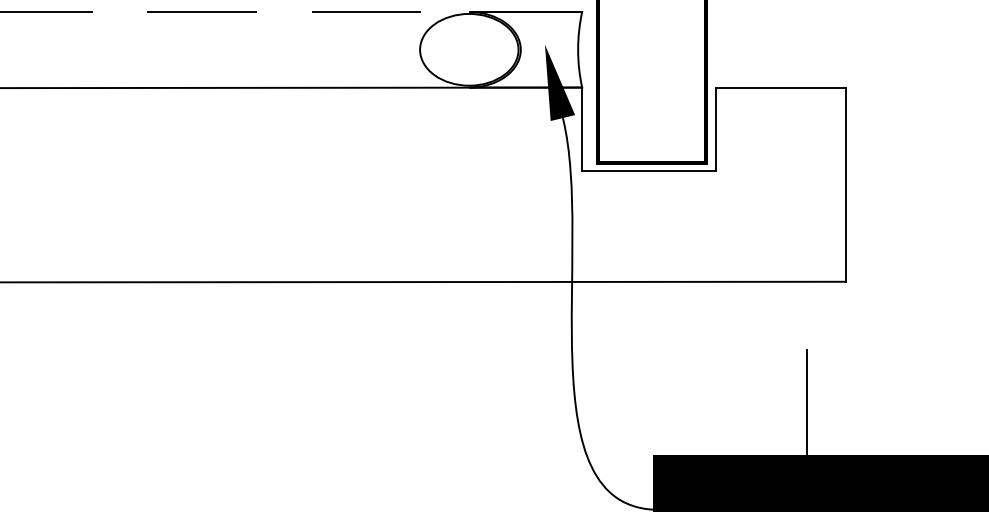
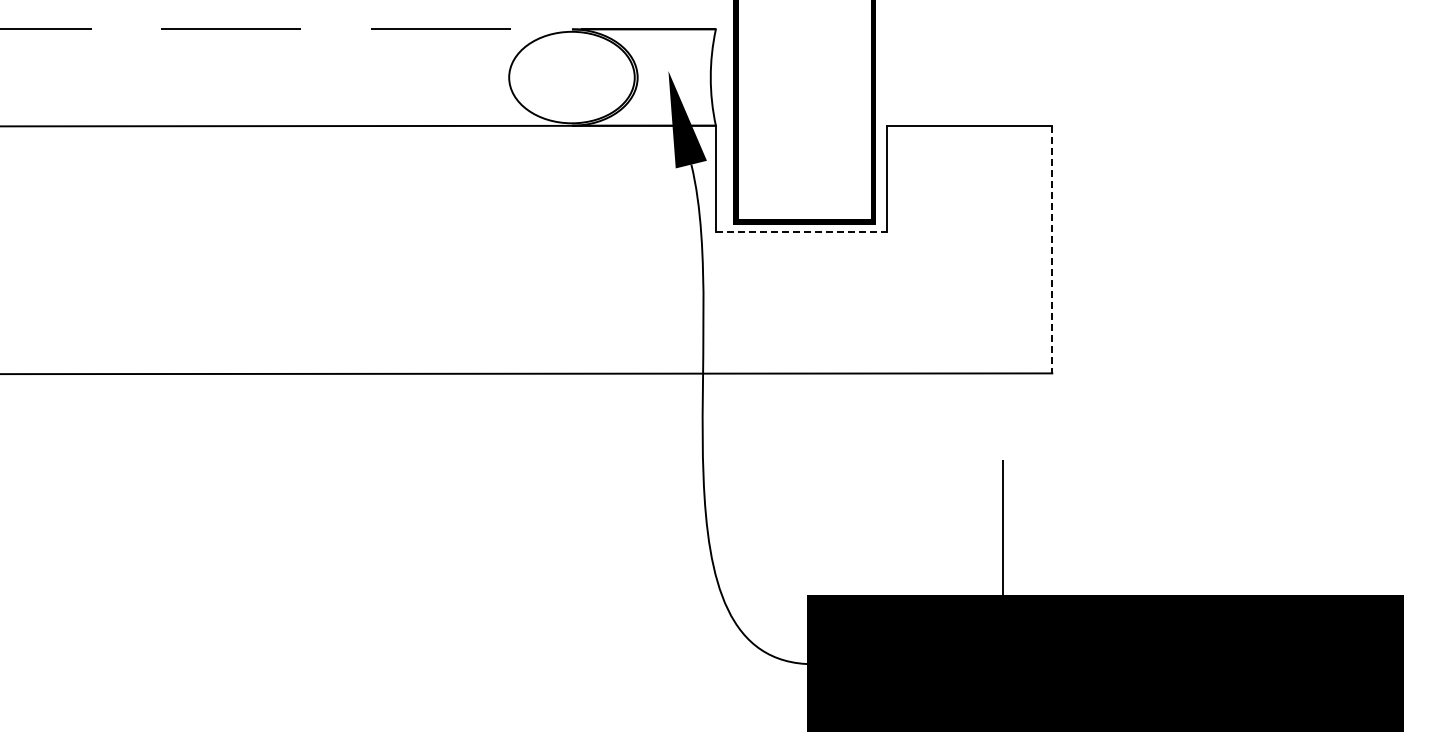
line: (649, 170) -> (801, 231), solid -> dashed
line: (846, 184) -> (1052, 249), solid -> dashed

